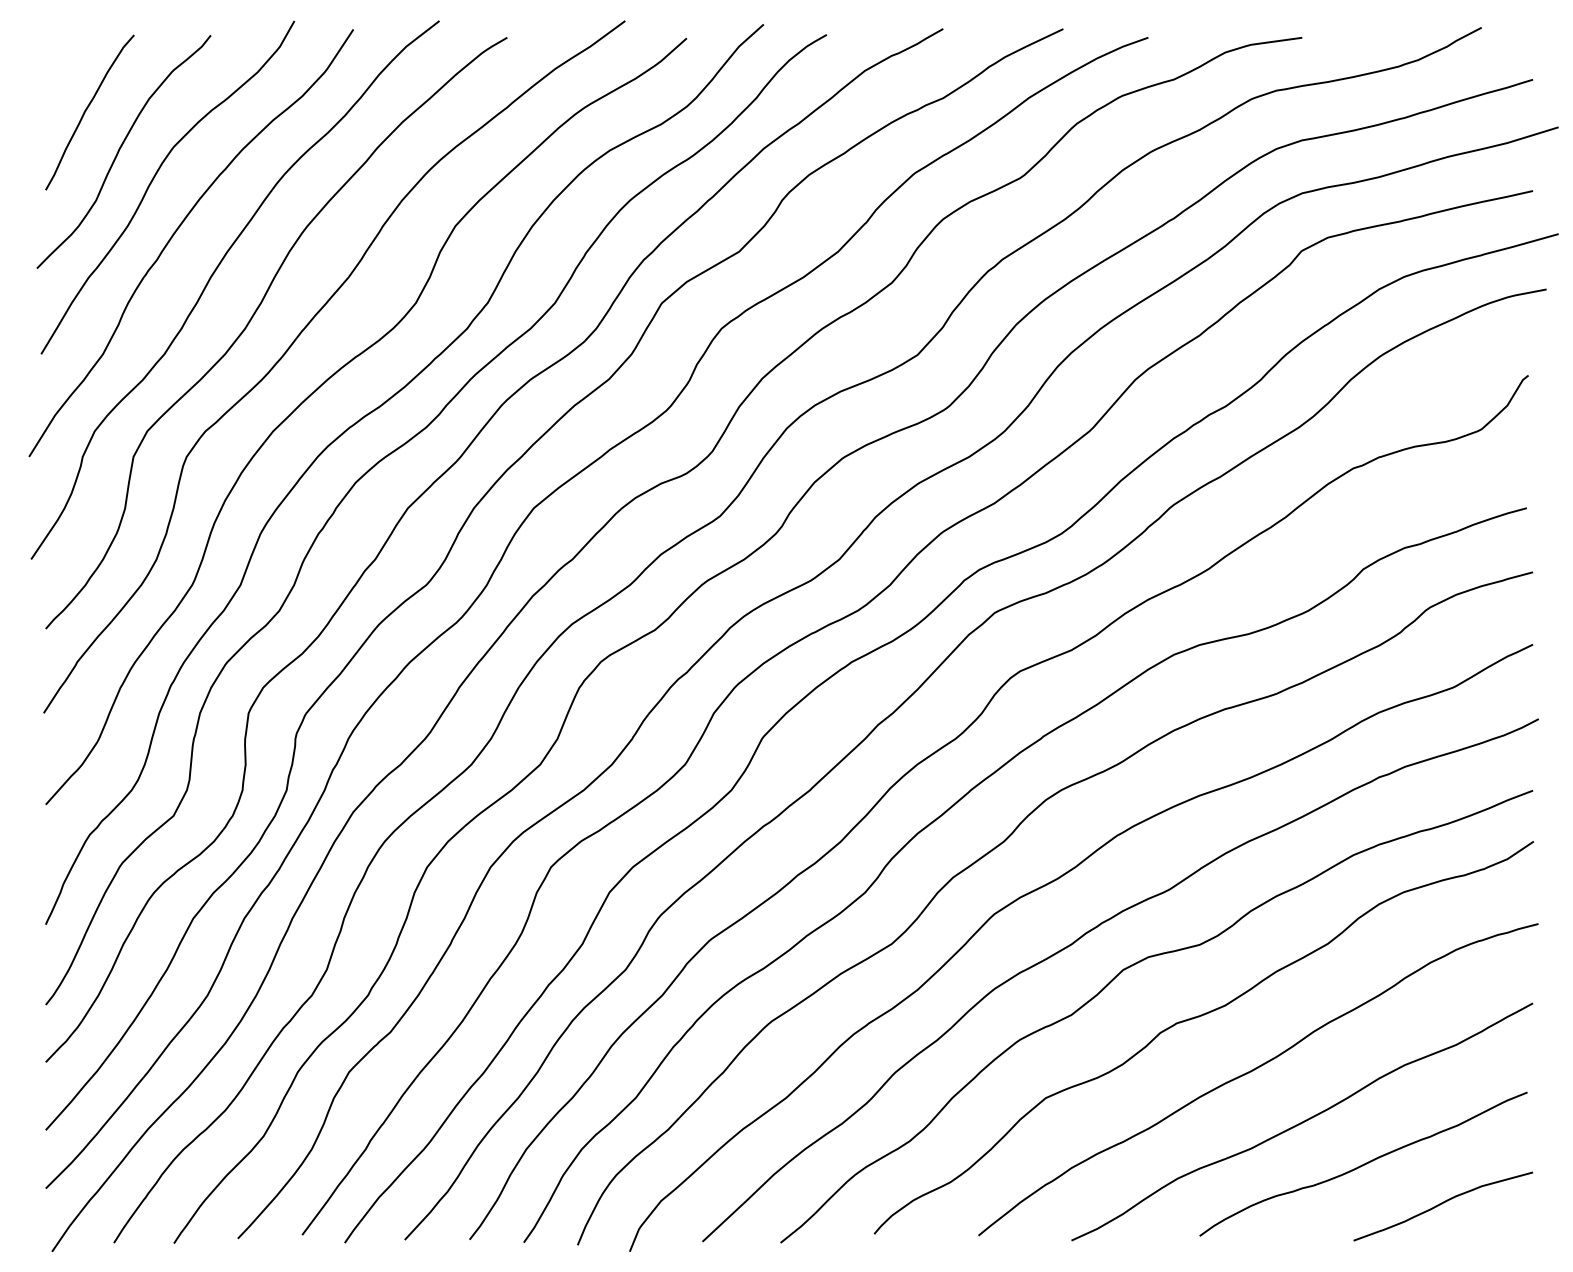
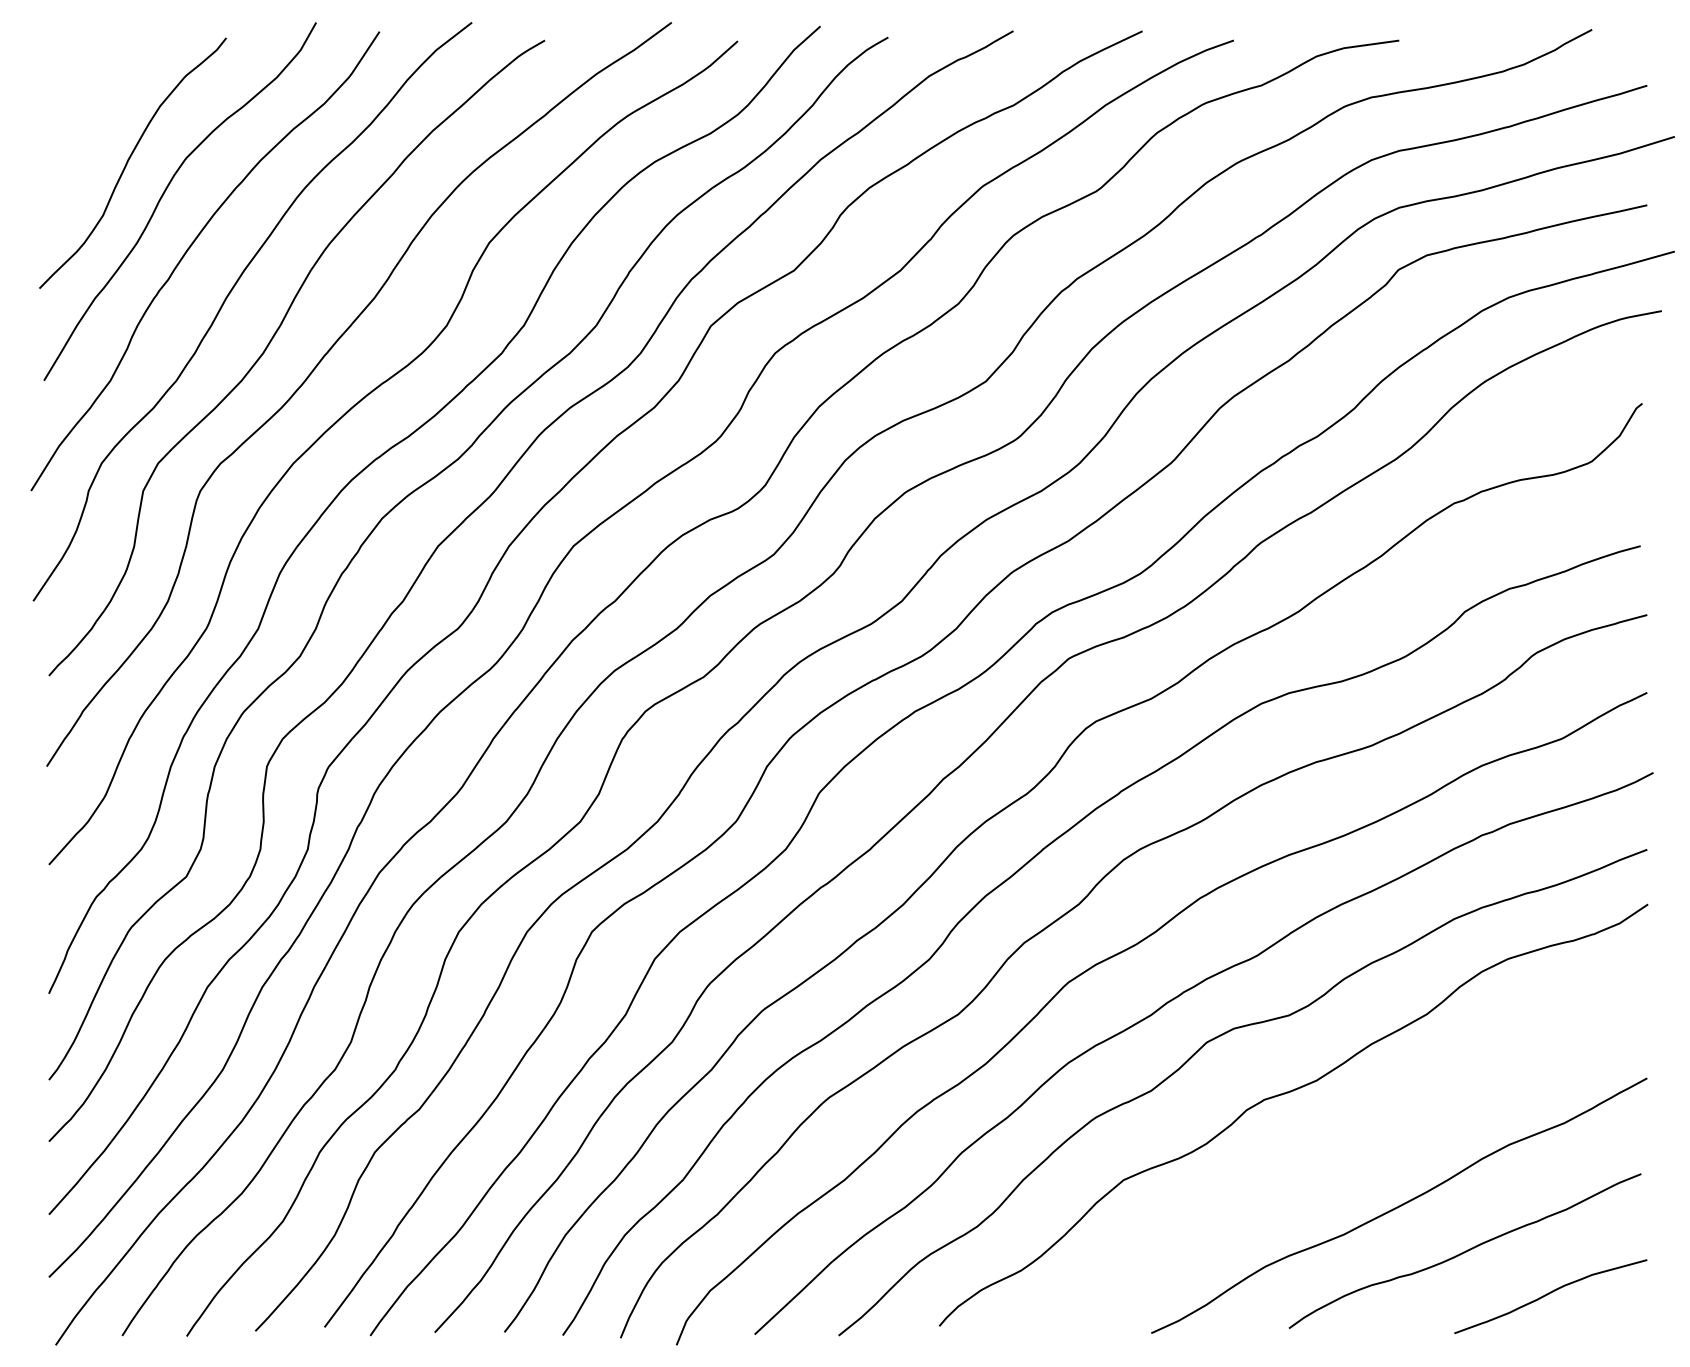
curve: (87, 110) -> (93, 118), removed
curve: (1255, 1070) -> (1348, 1150), removed

